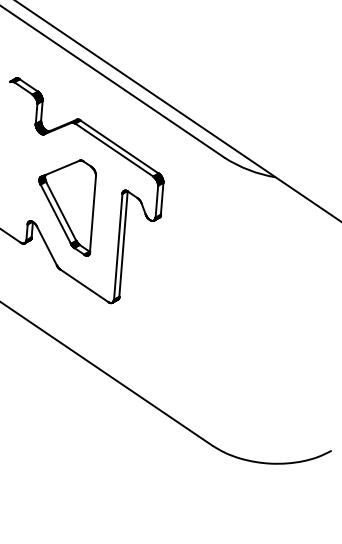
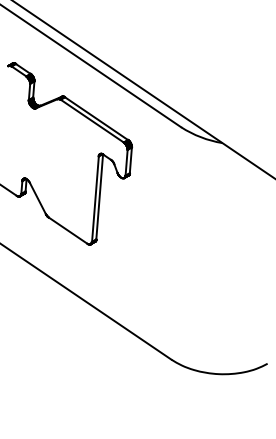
part: (67, 207) -> (54, 167), removed

